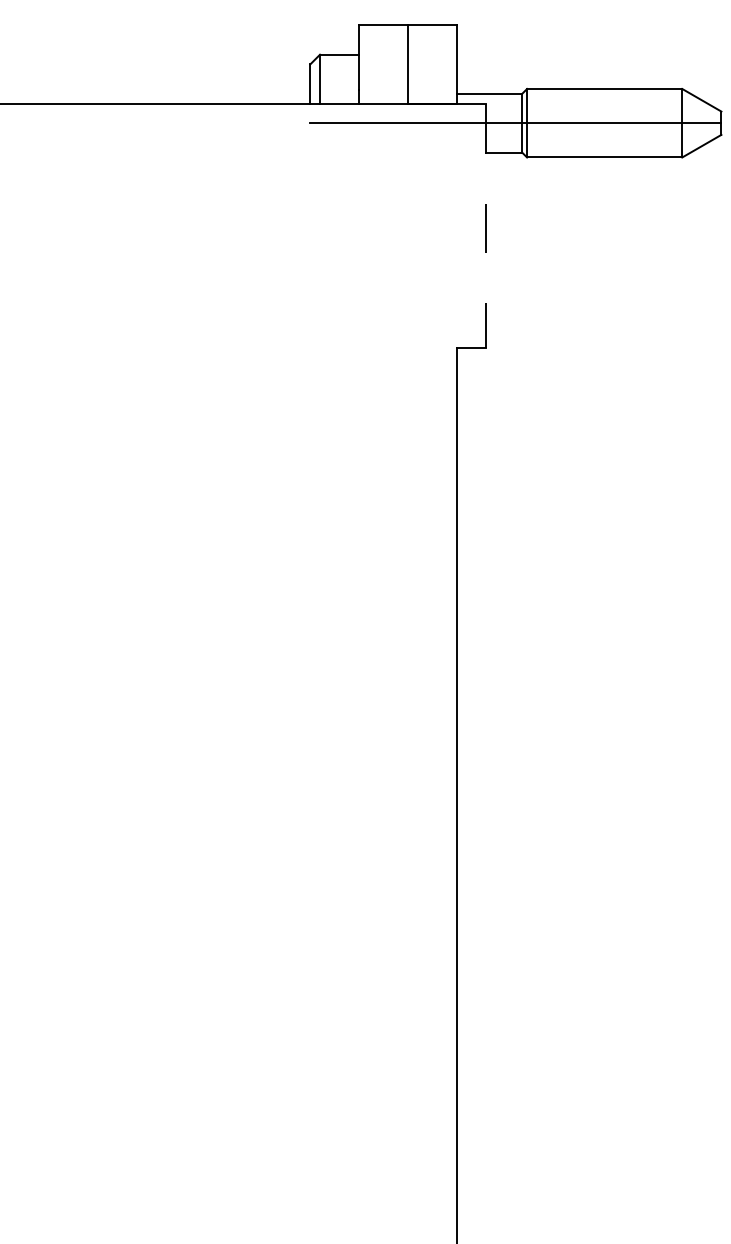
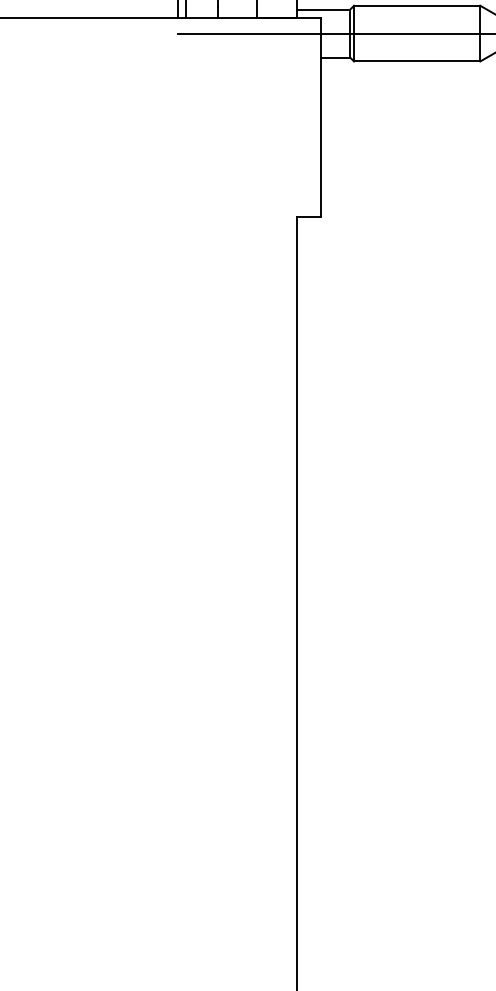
line: (486, 226) -> (321, 117), dashed -> solid

